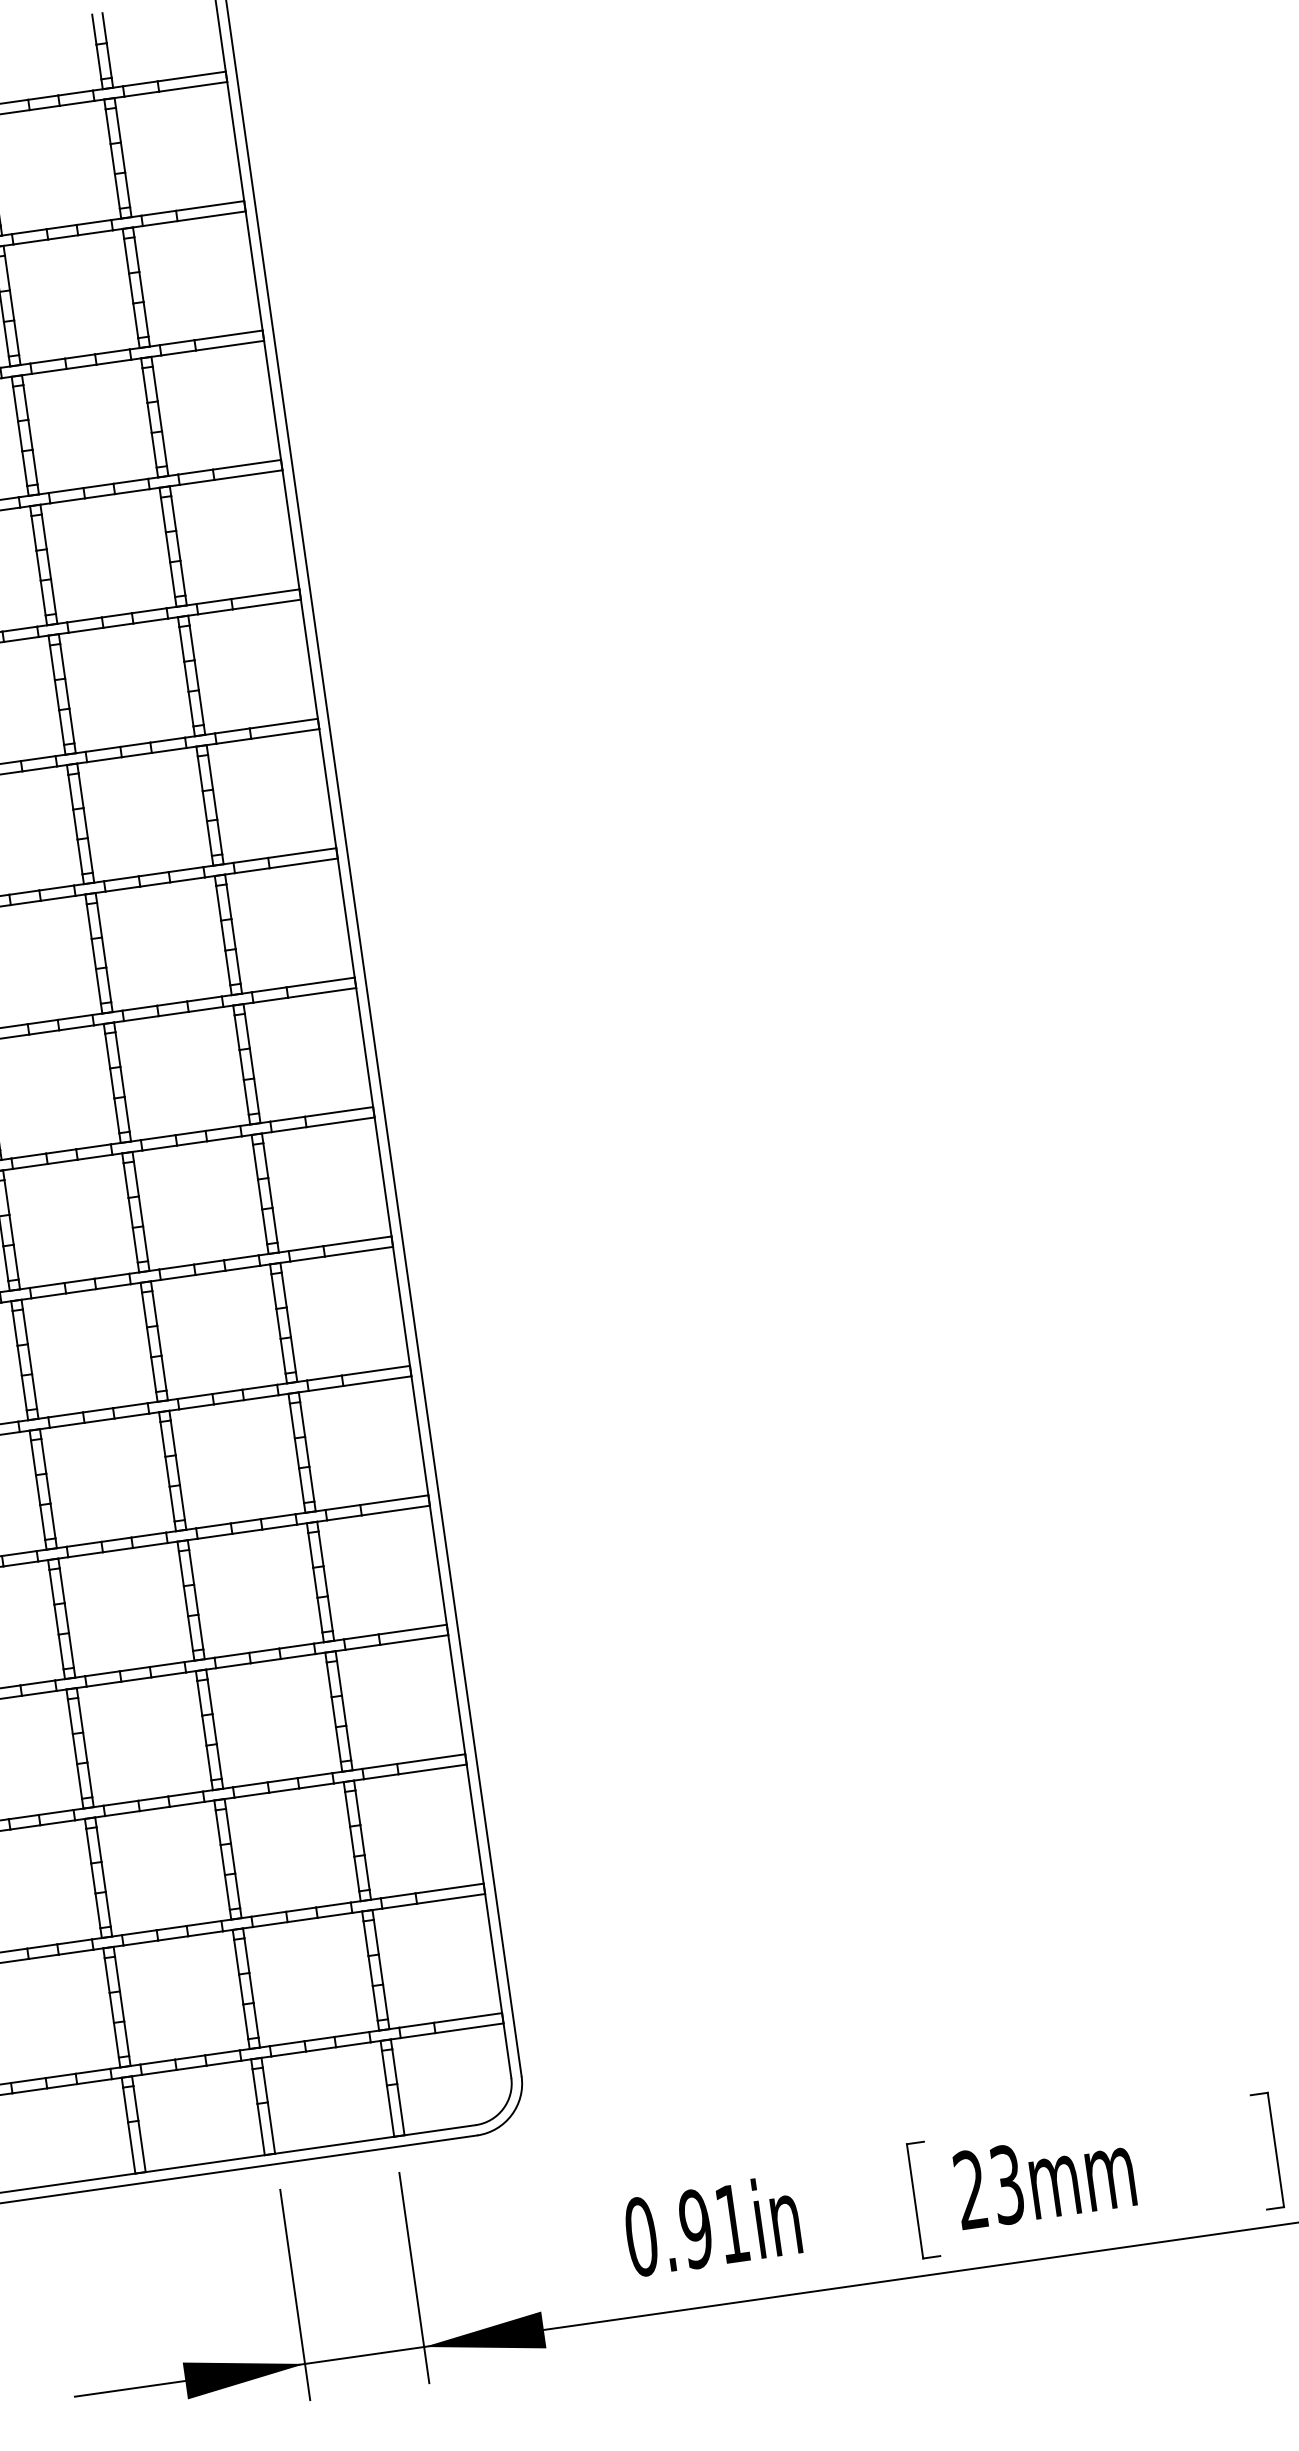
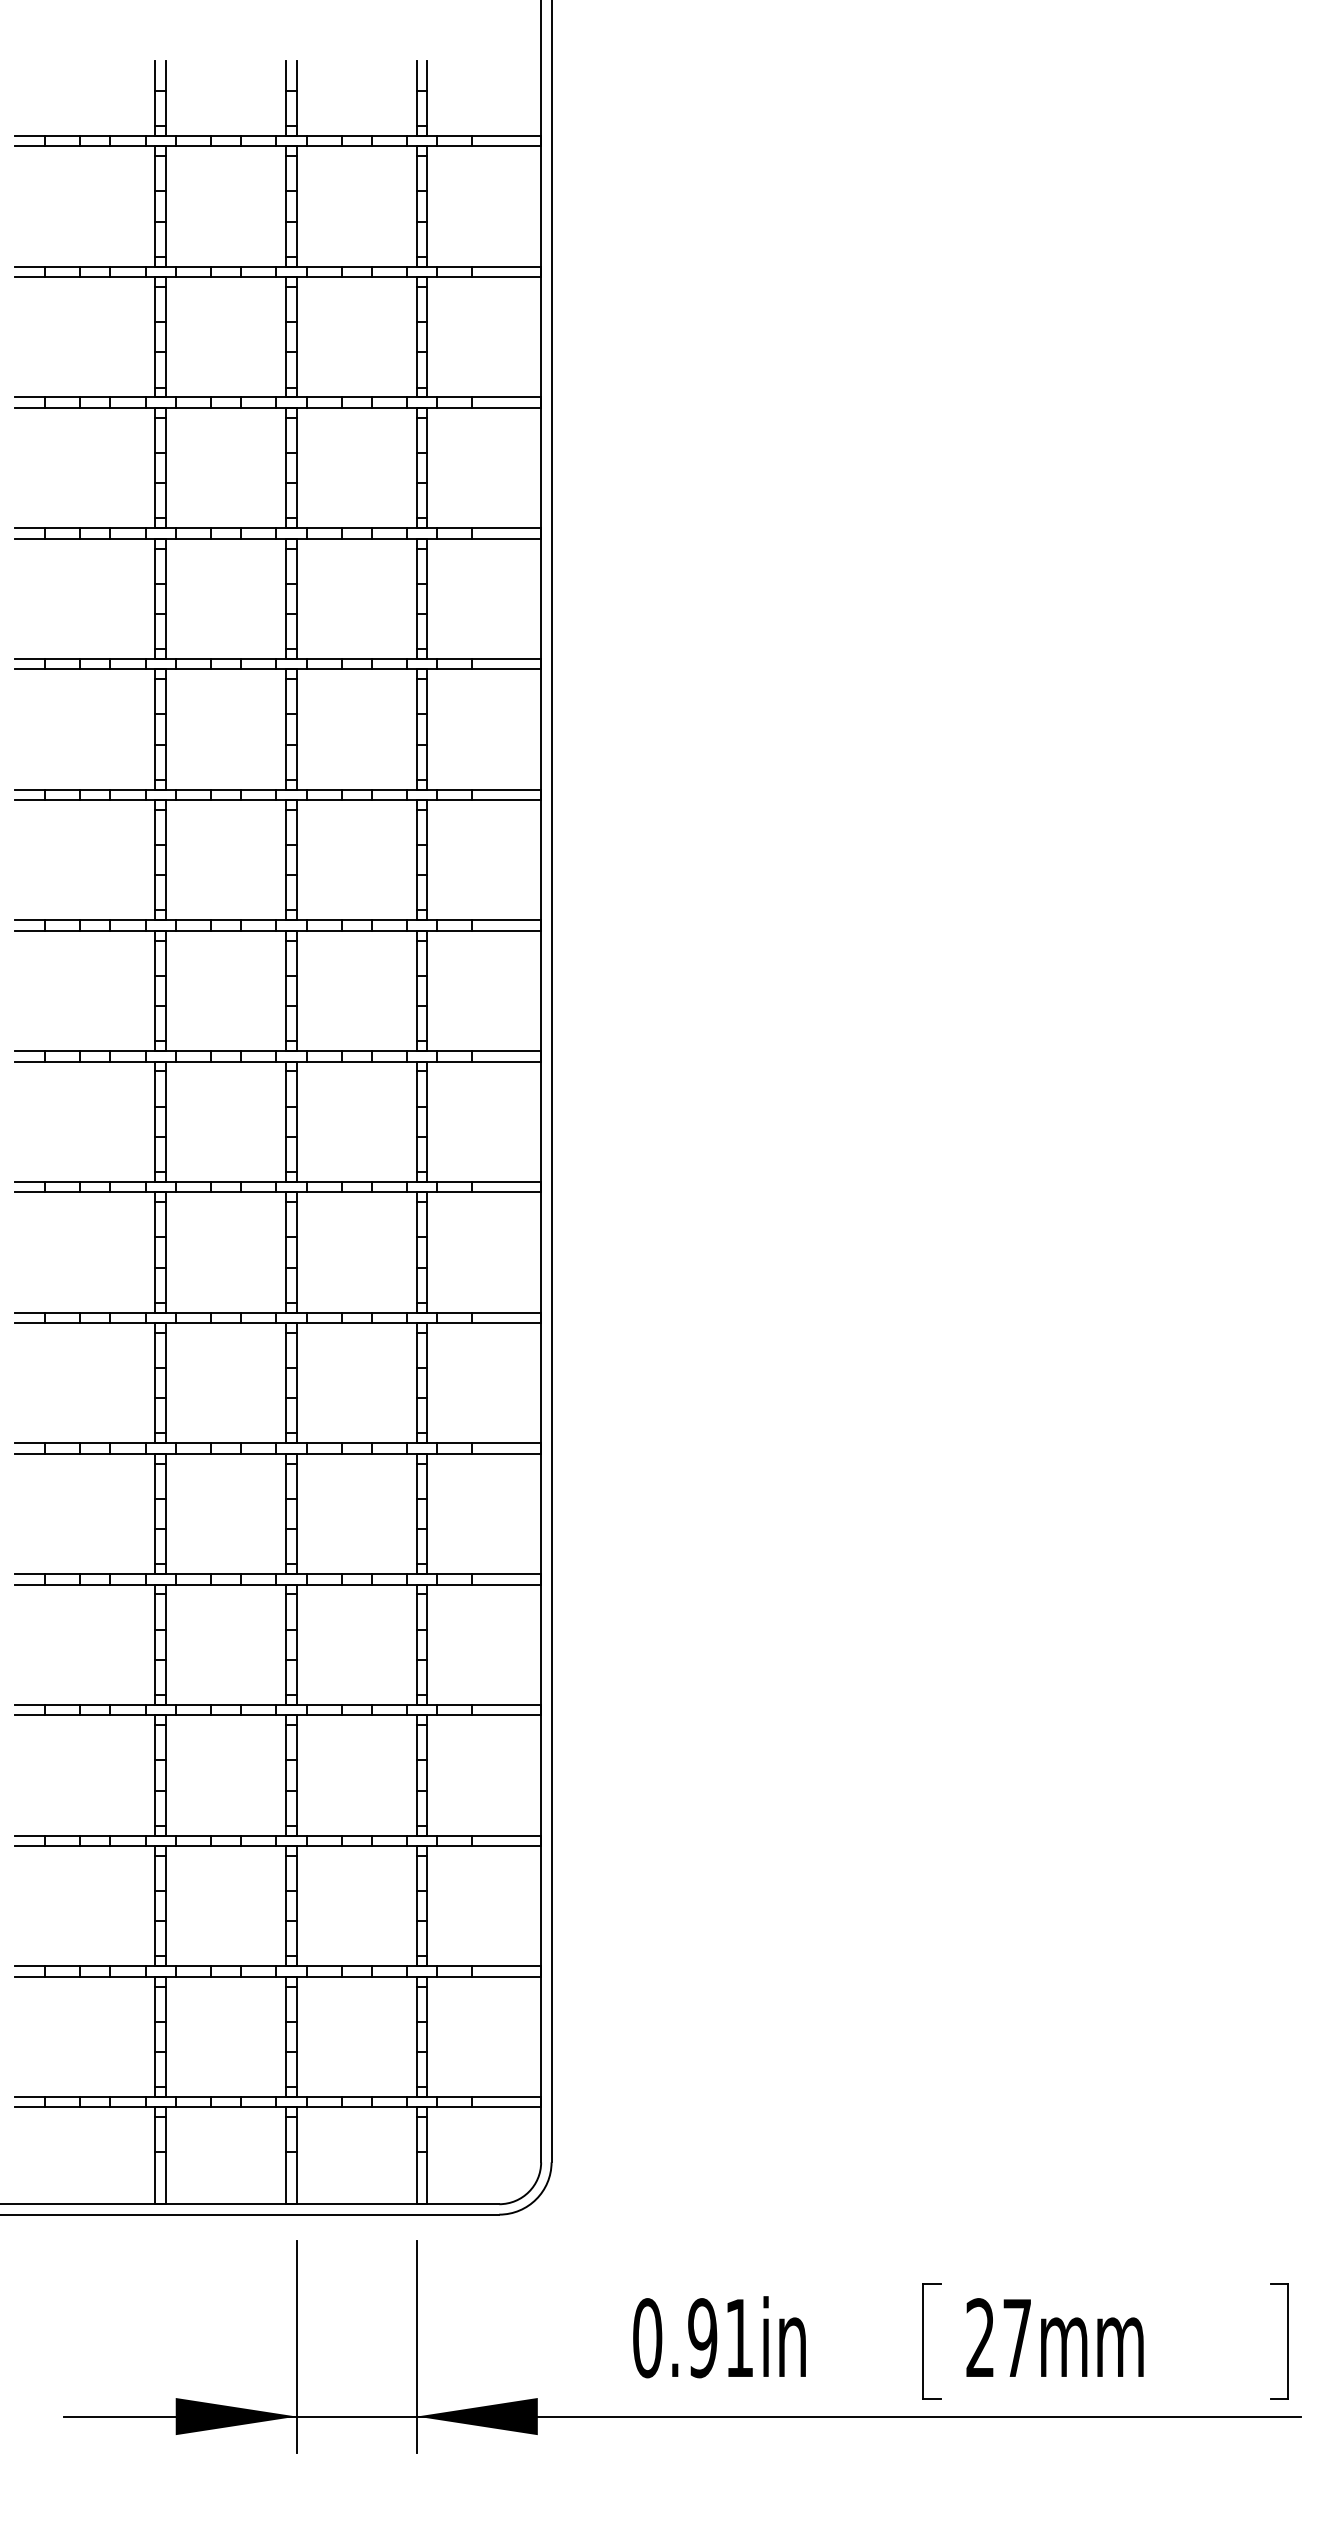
text: (1007, 2185) -> (1017, 2338), 23mm -> 27mm

